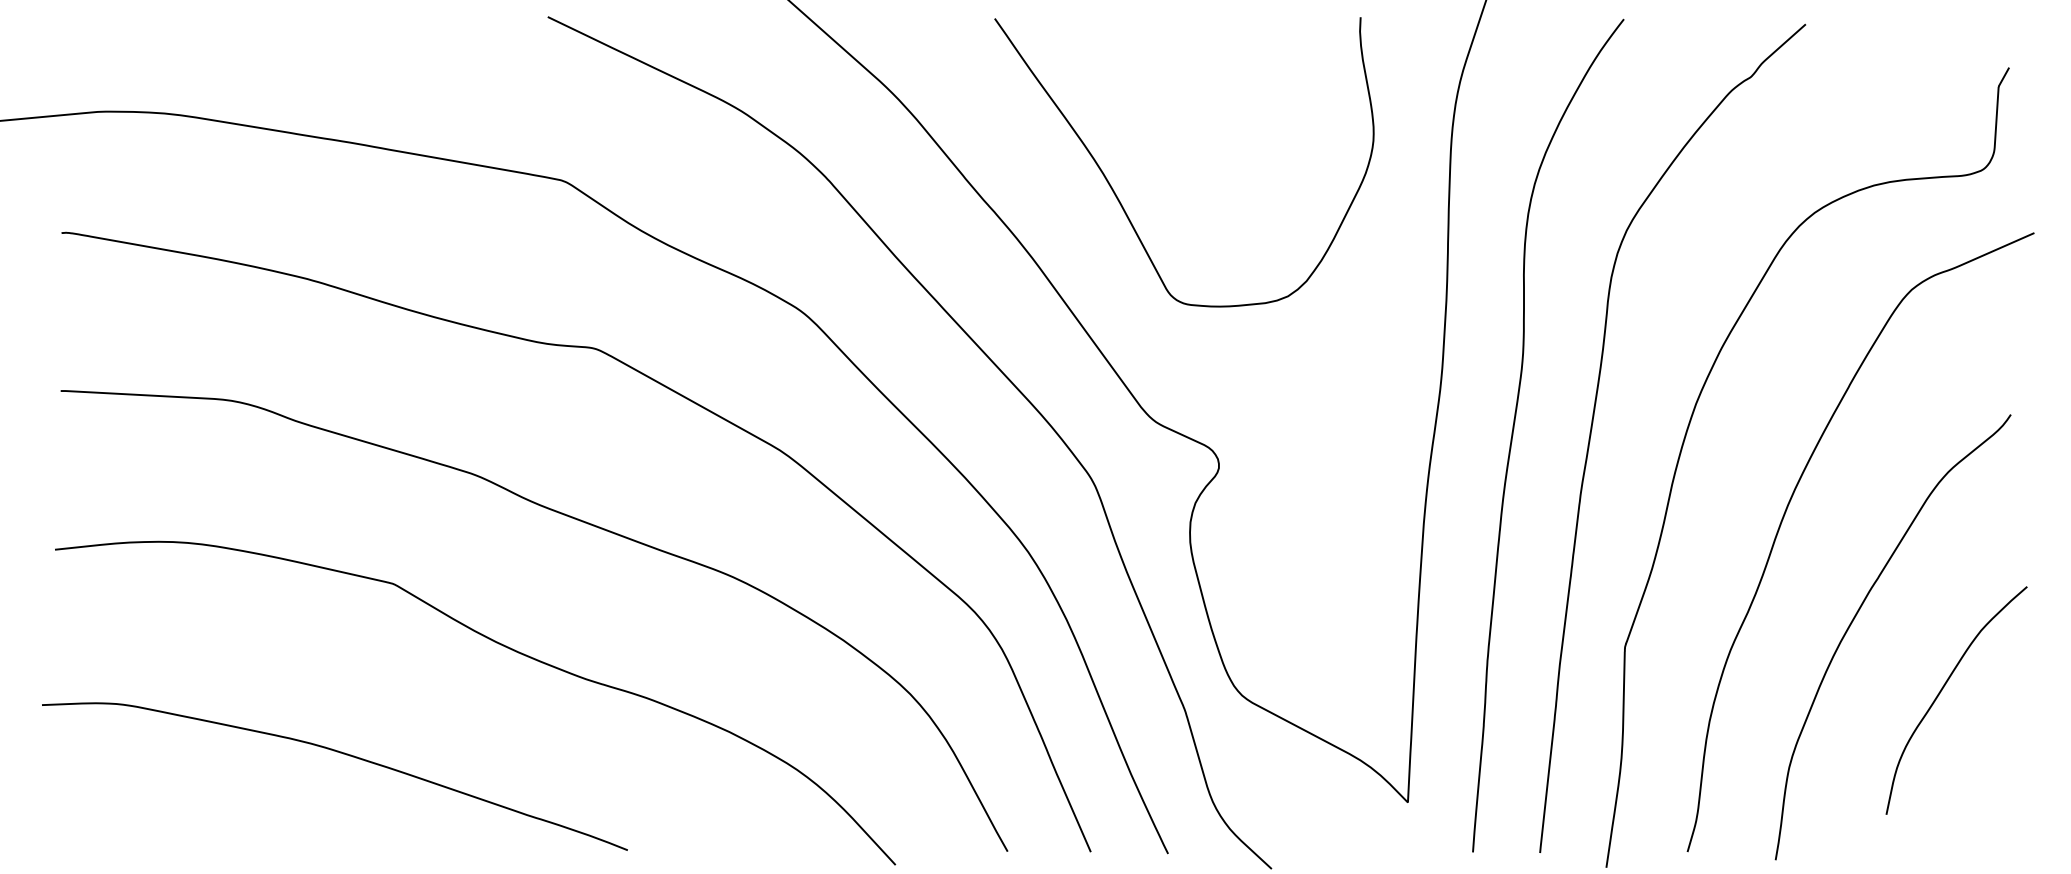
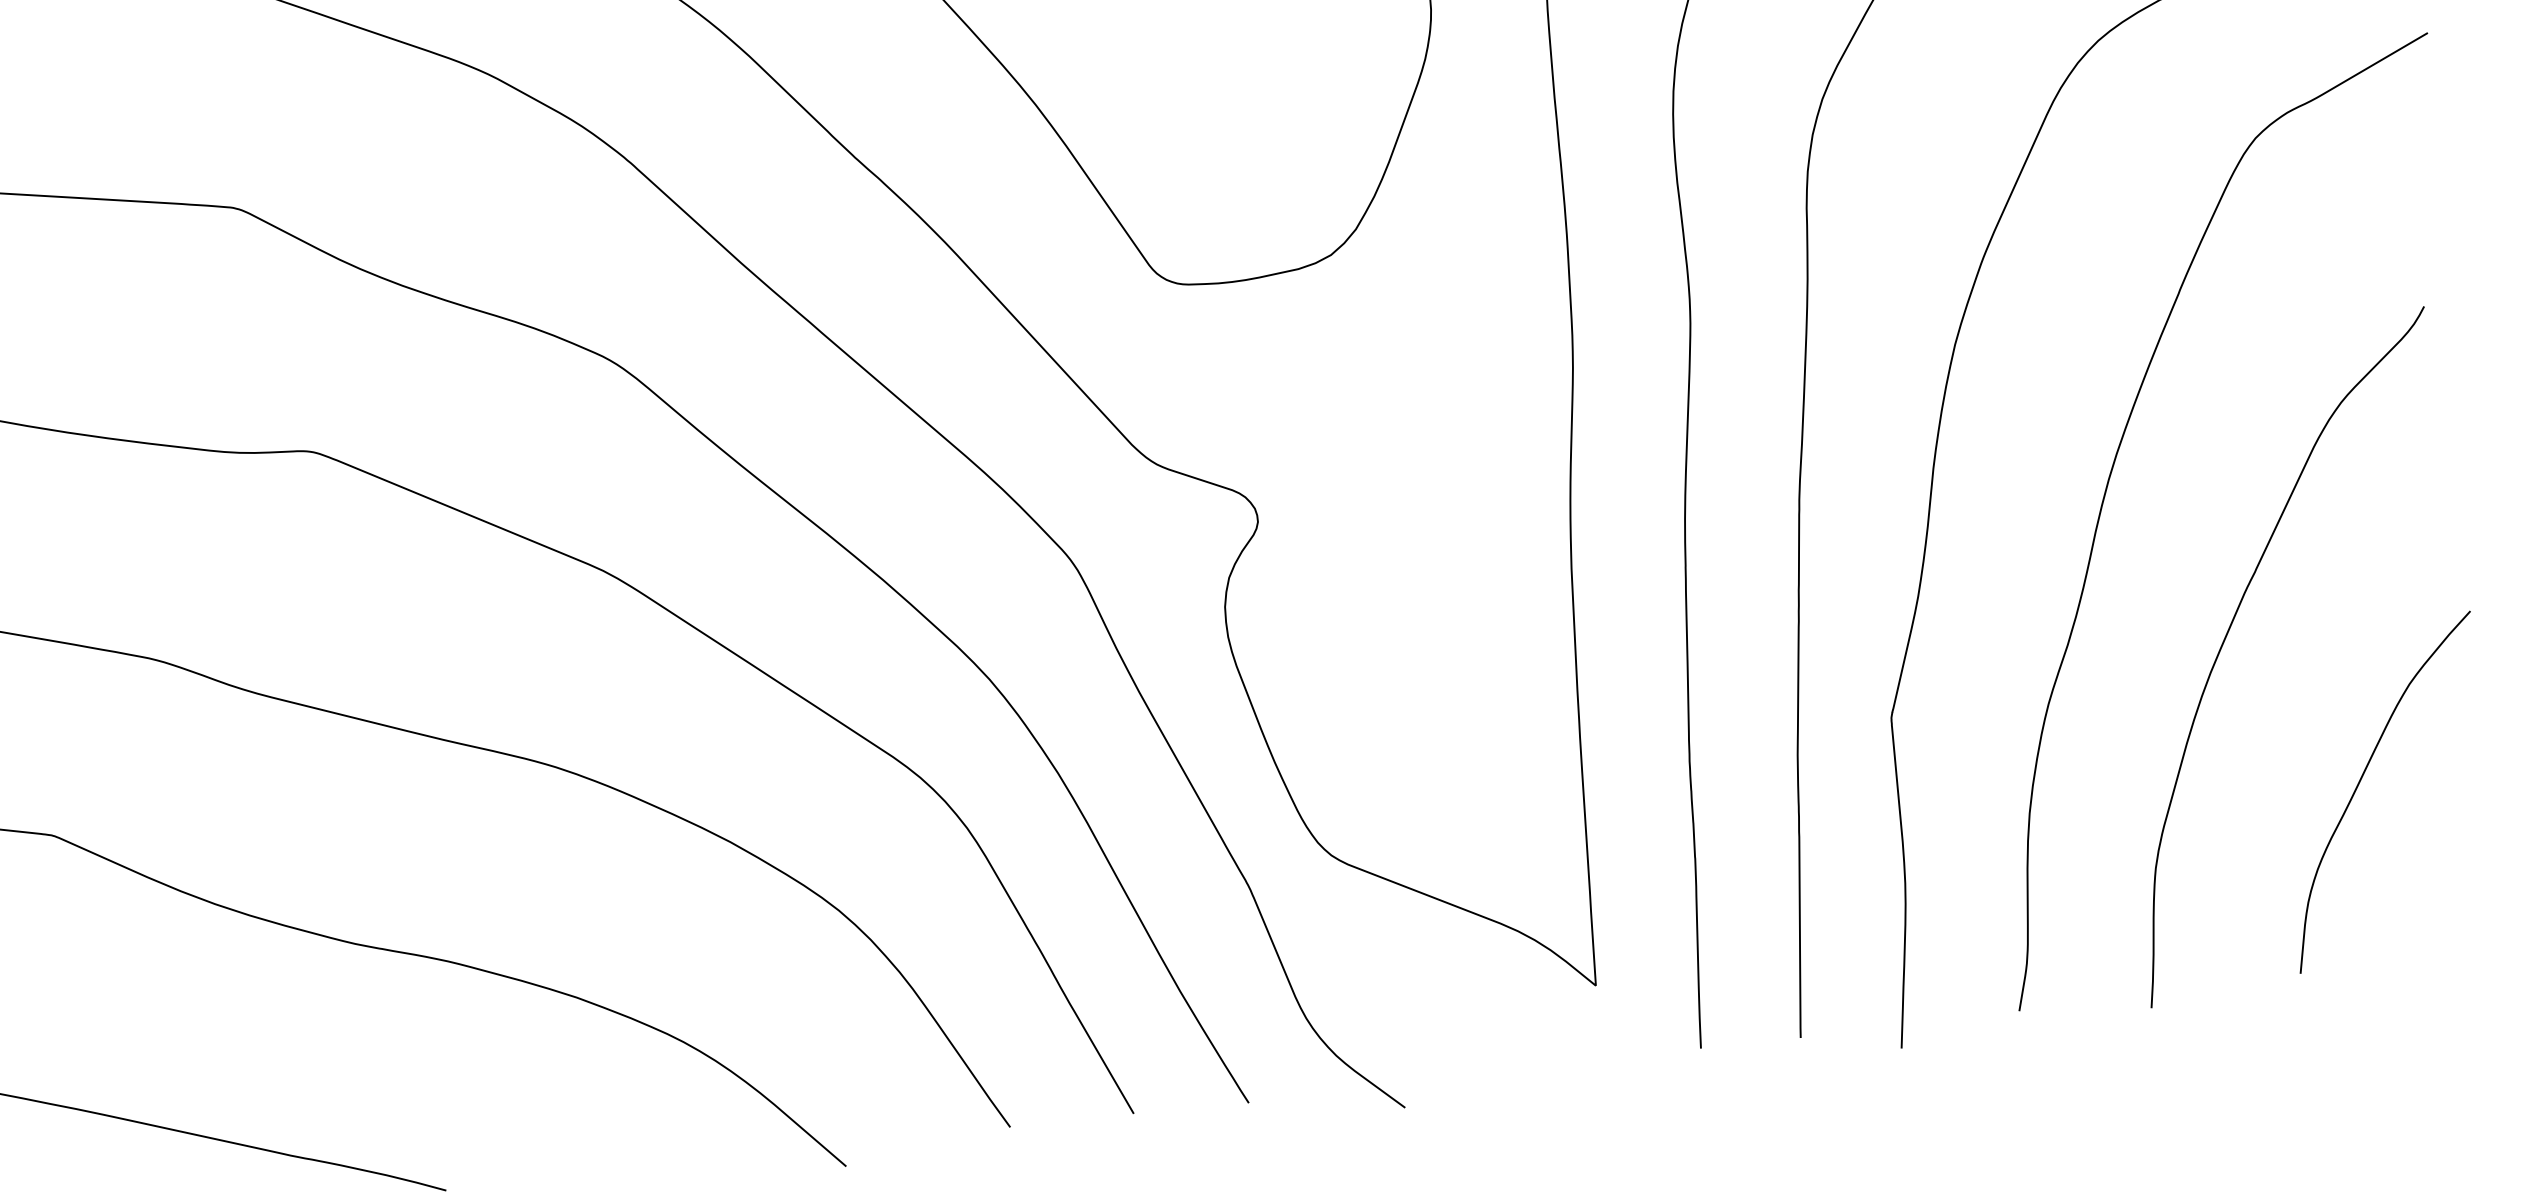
curve: (1942, 690) -> (2362, 779), moved

